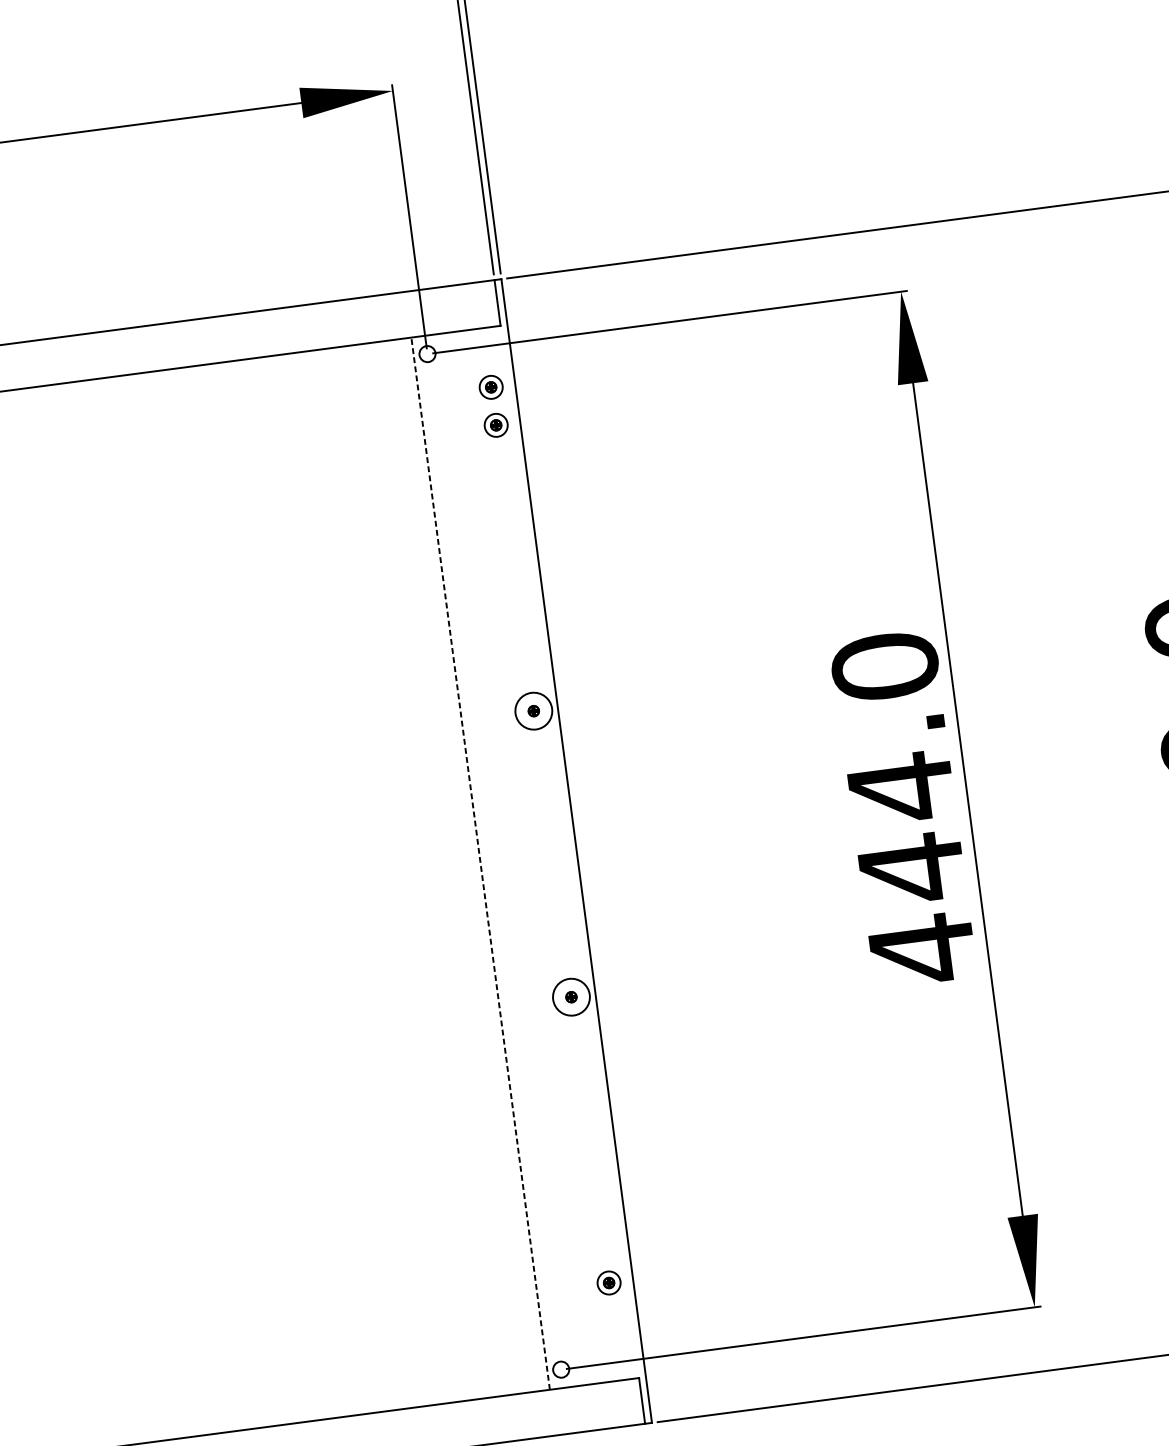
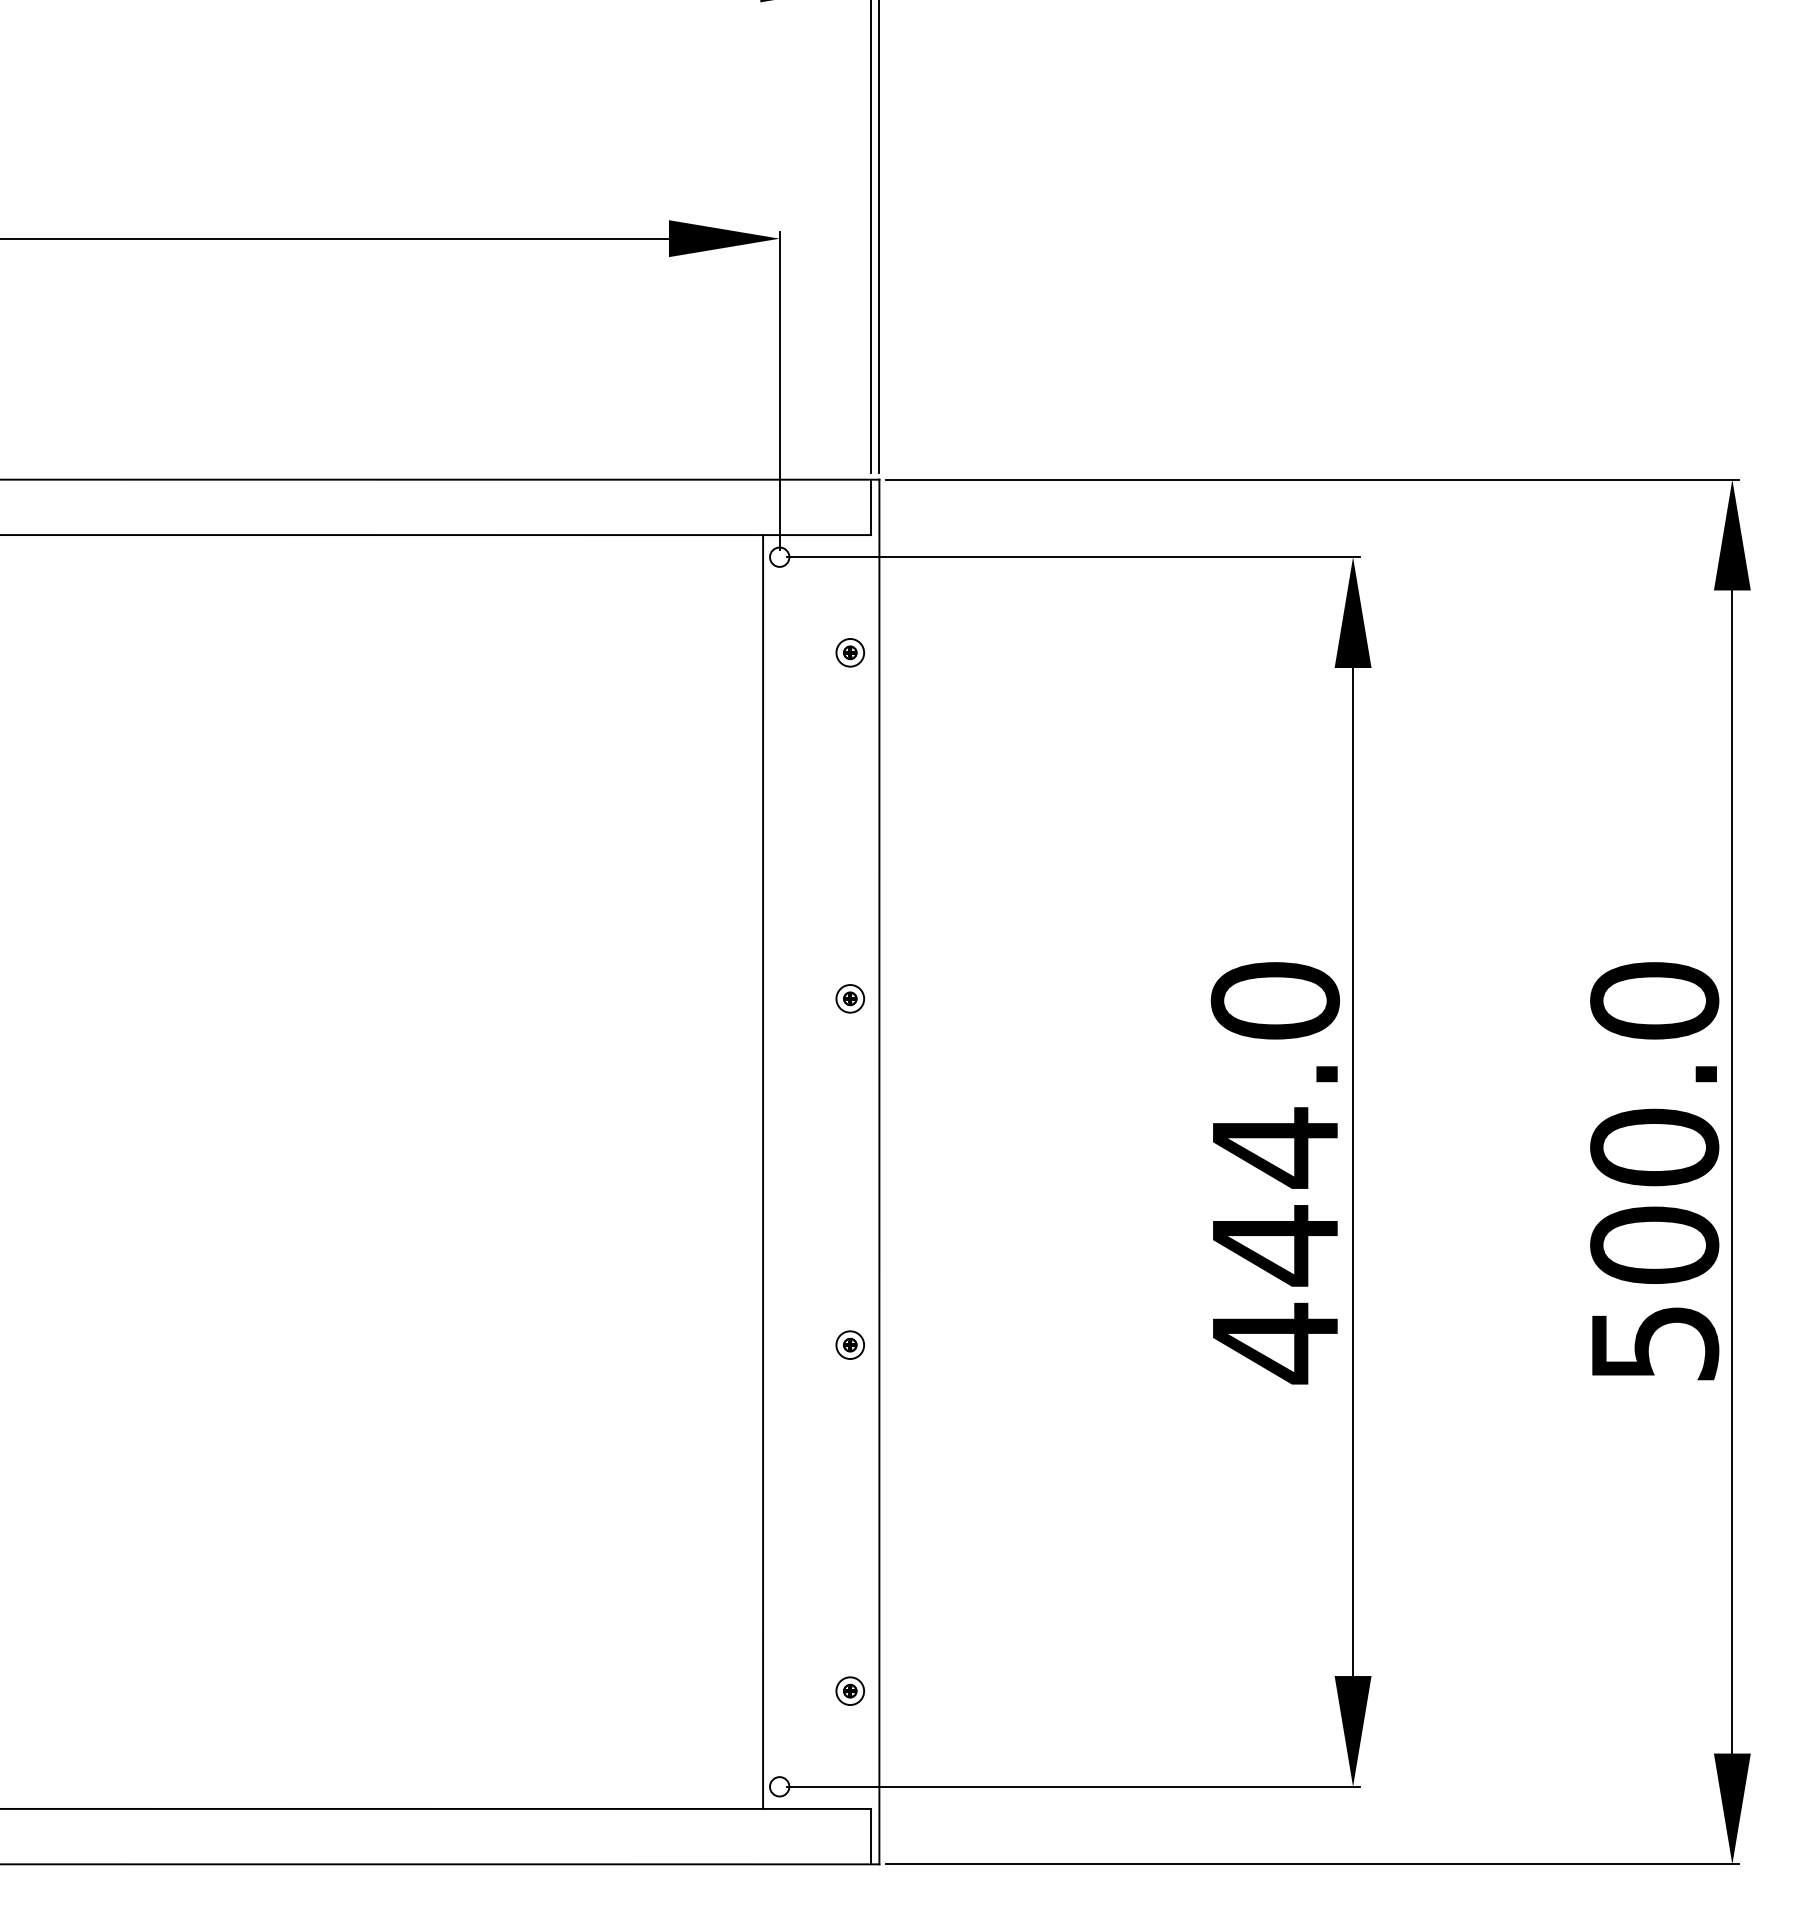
part: (490, 387) -> (849, 606), removed
circle: (533, 710) -> (850, 998), size x0.62
line: (481, 864) -> (763, 1172), dashed -> solid
circle: (571, 997) -> (850, 1345), size x0.62

